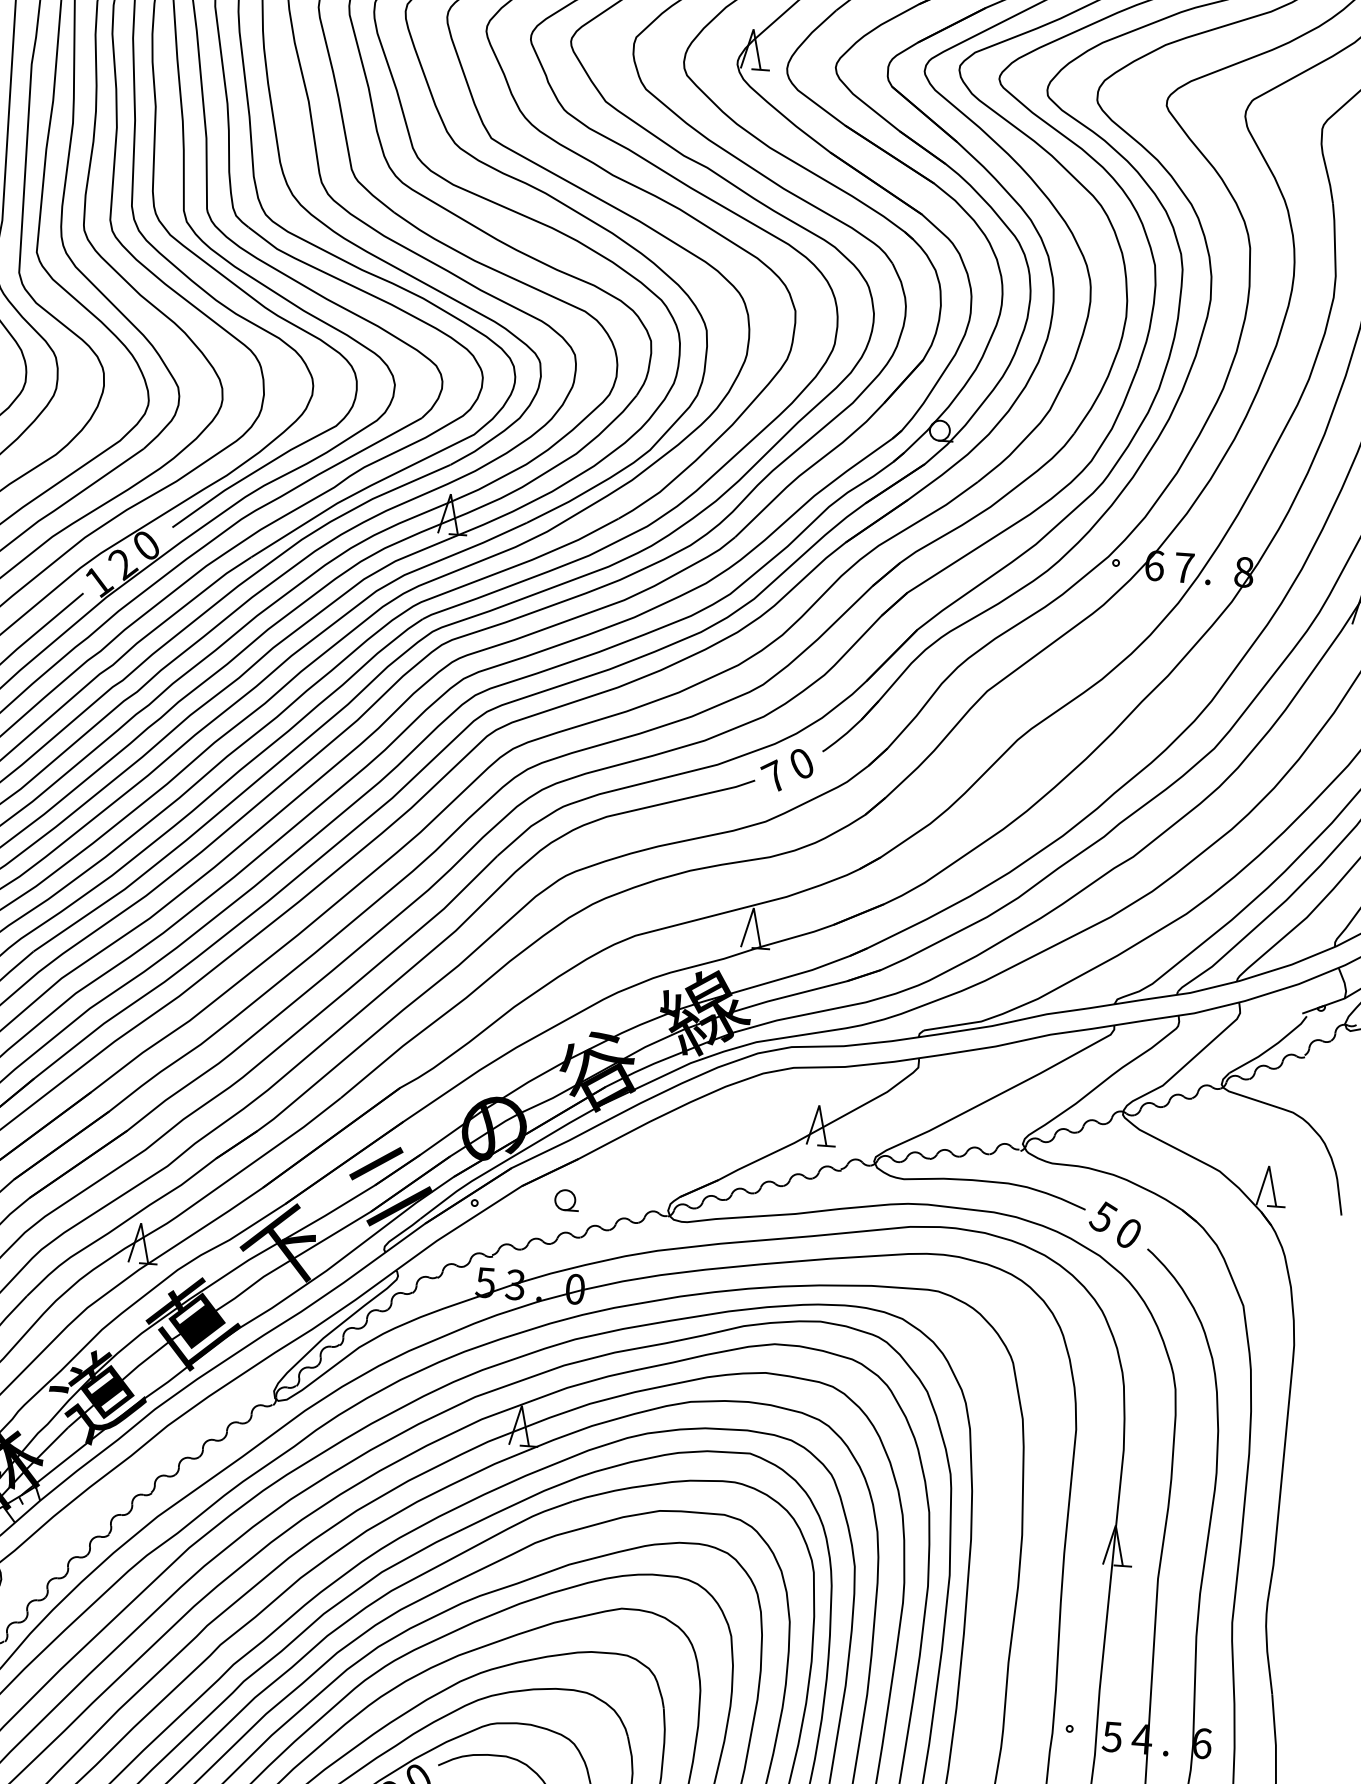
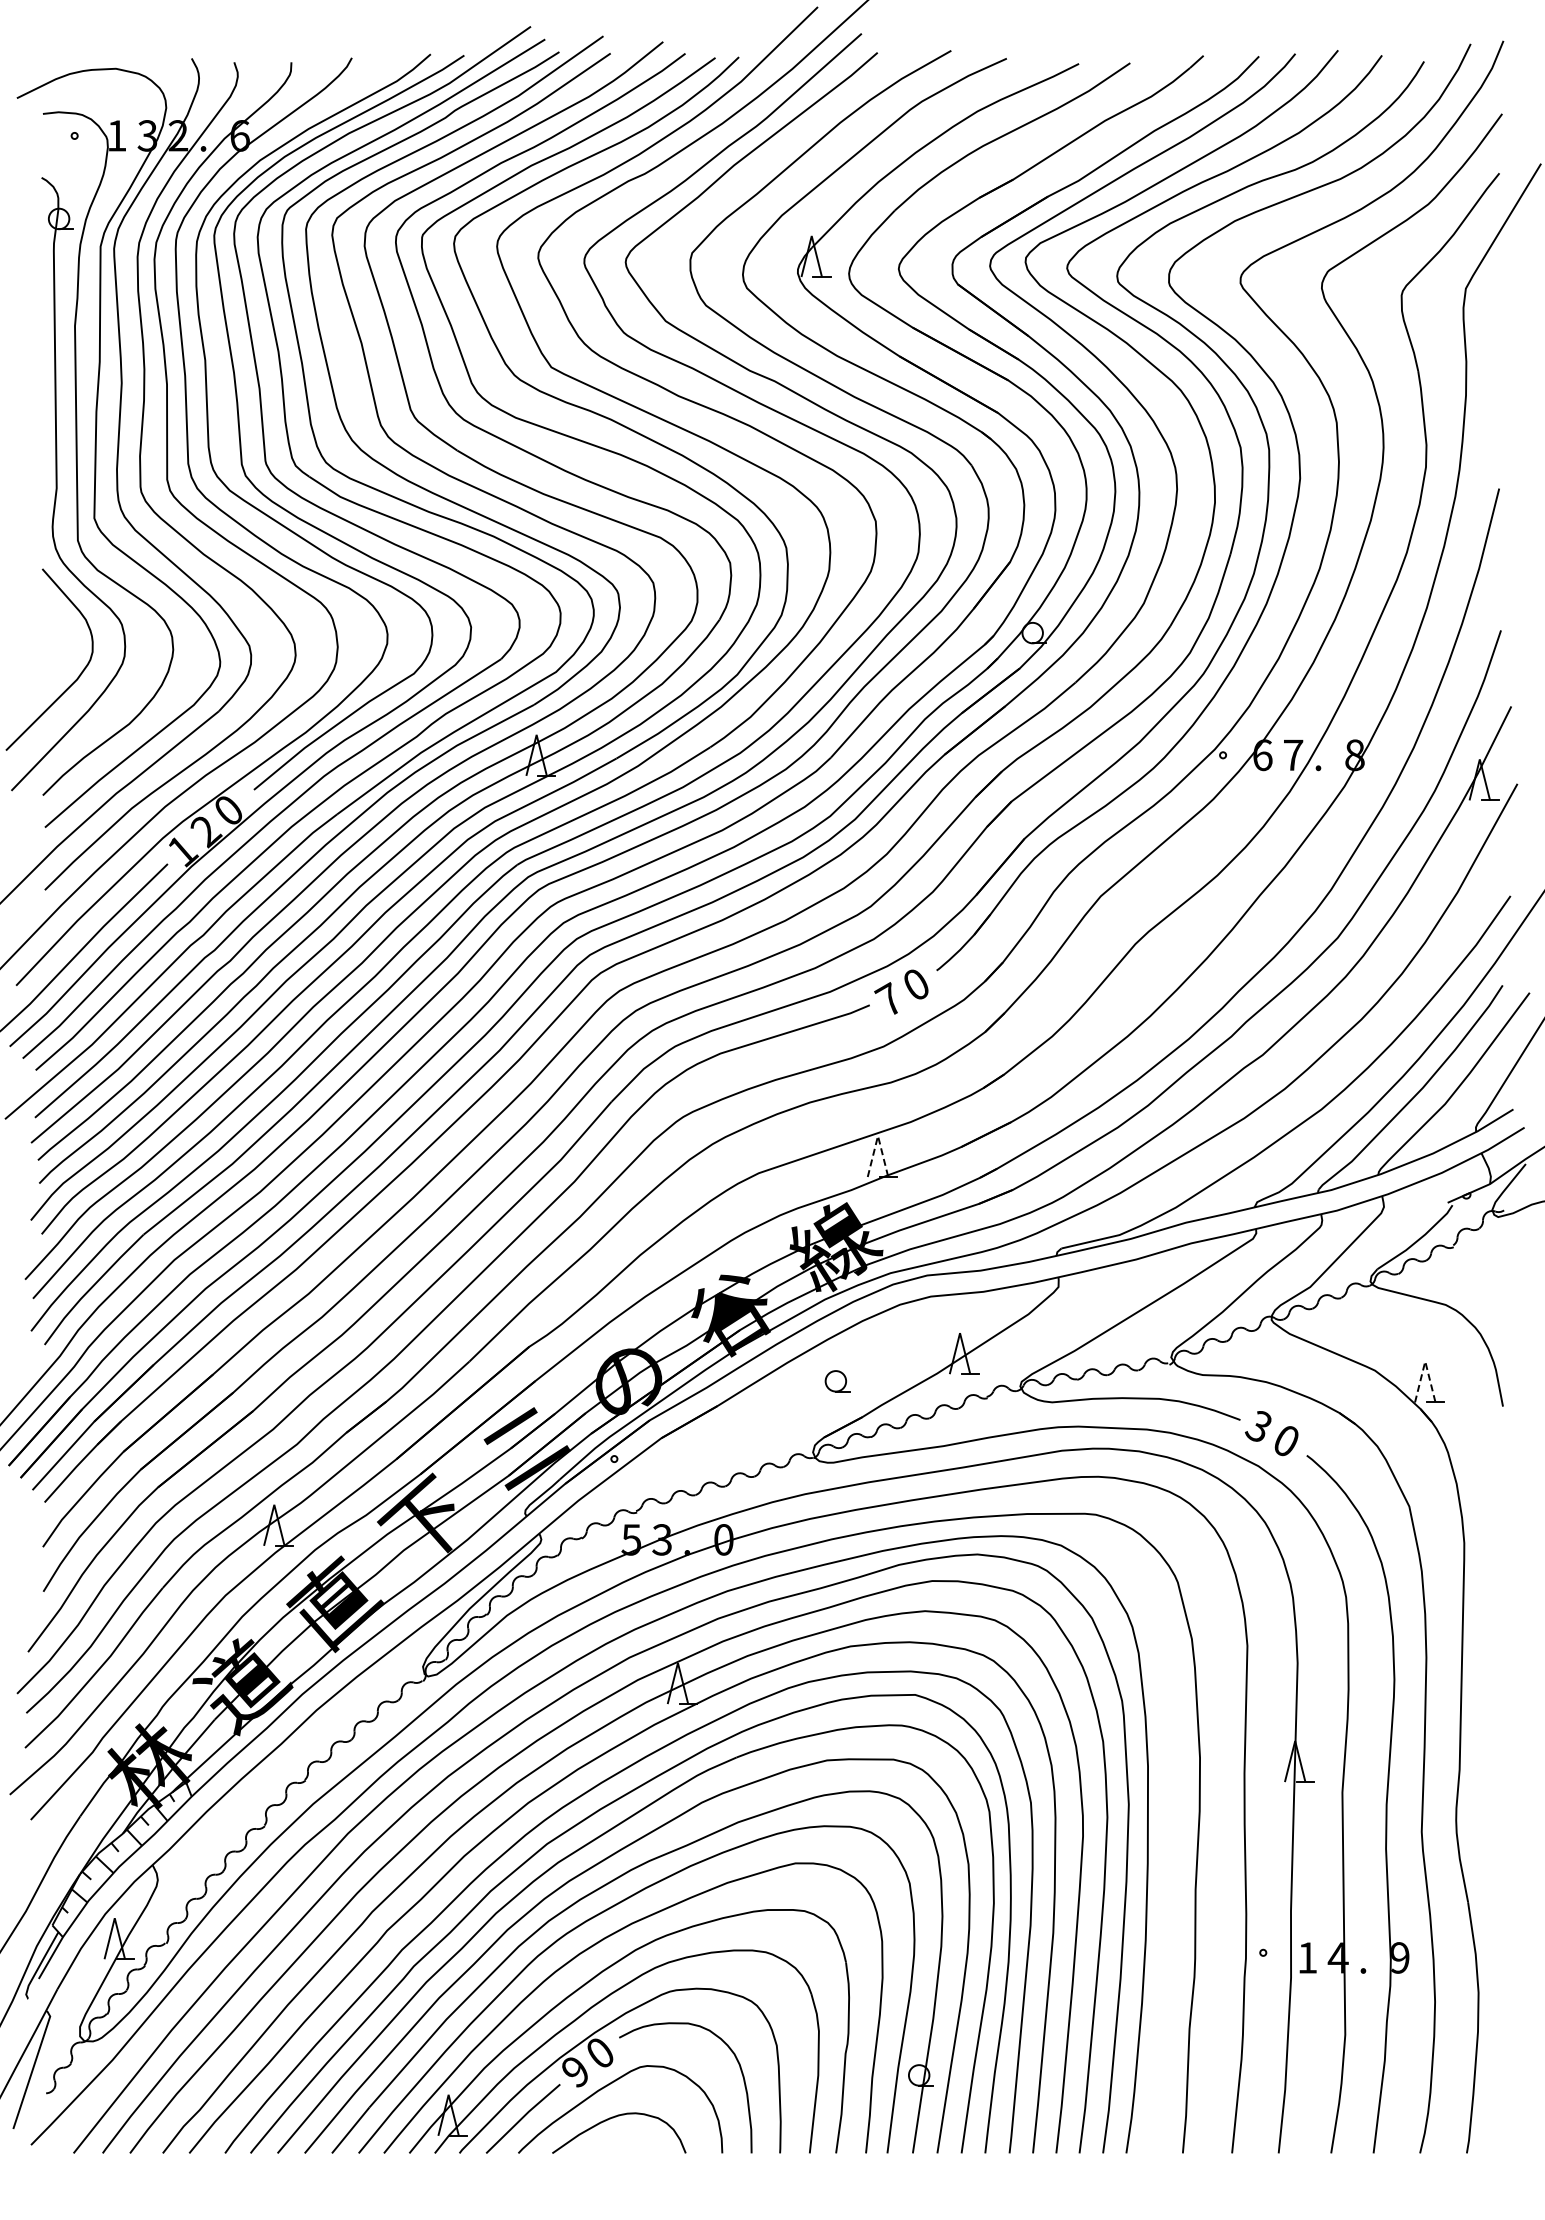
line: (754, 907) -> (878, 1135), solid -> dashed
line: (1269, 1166) -> (1425, 1361), solid -> dashed
part: (566, 1200) -> (837, 1381), moved
text: (1102, 1216) -> (1258, 1425), 5 -> 3
text: (1112, 1736) -> (1307, 1957), 5 -> 1
text: (1202, 1743) -> (1400, 1957), 6 -> 9

